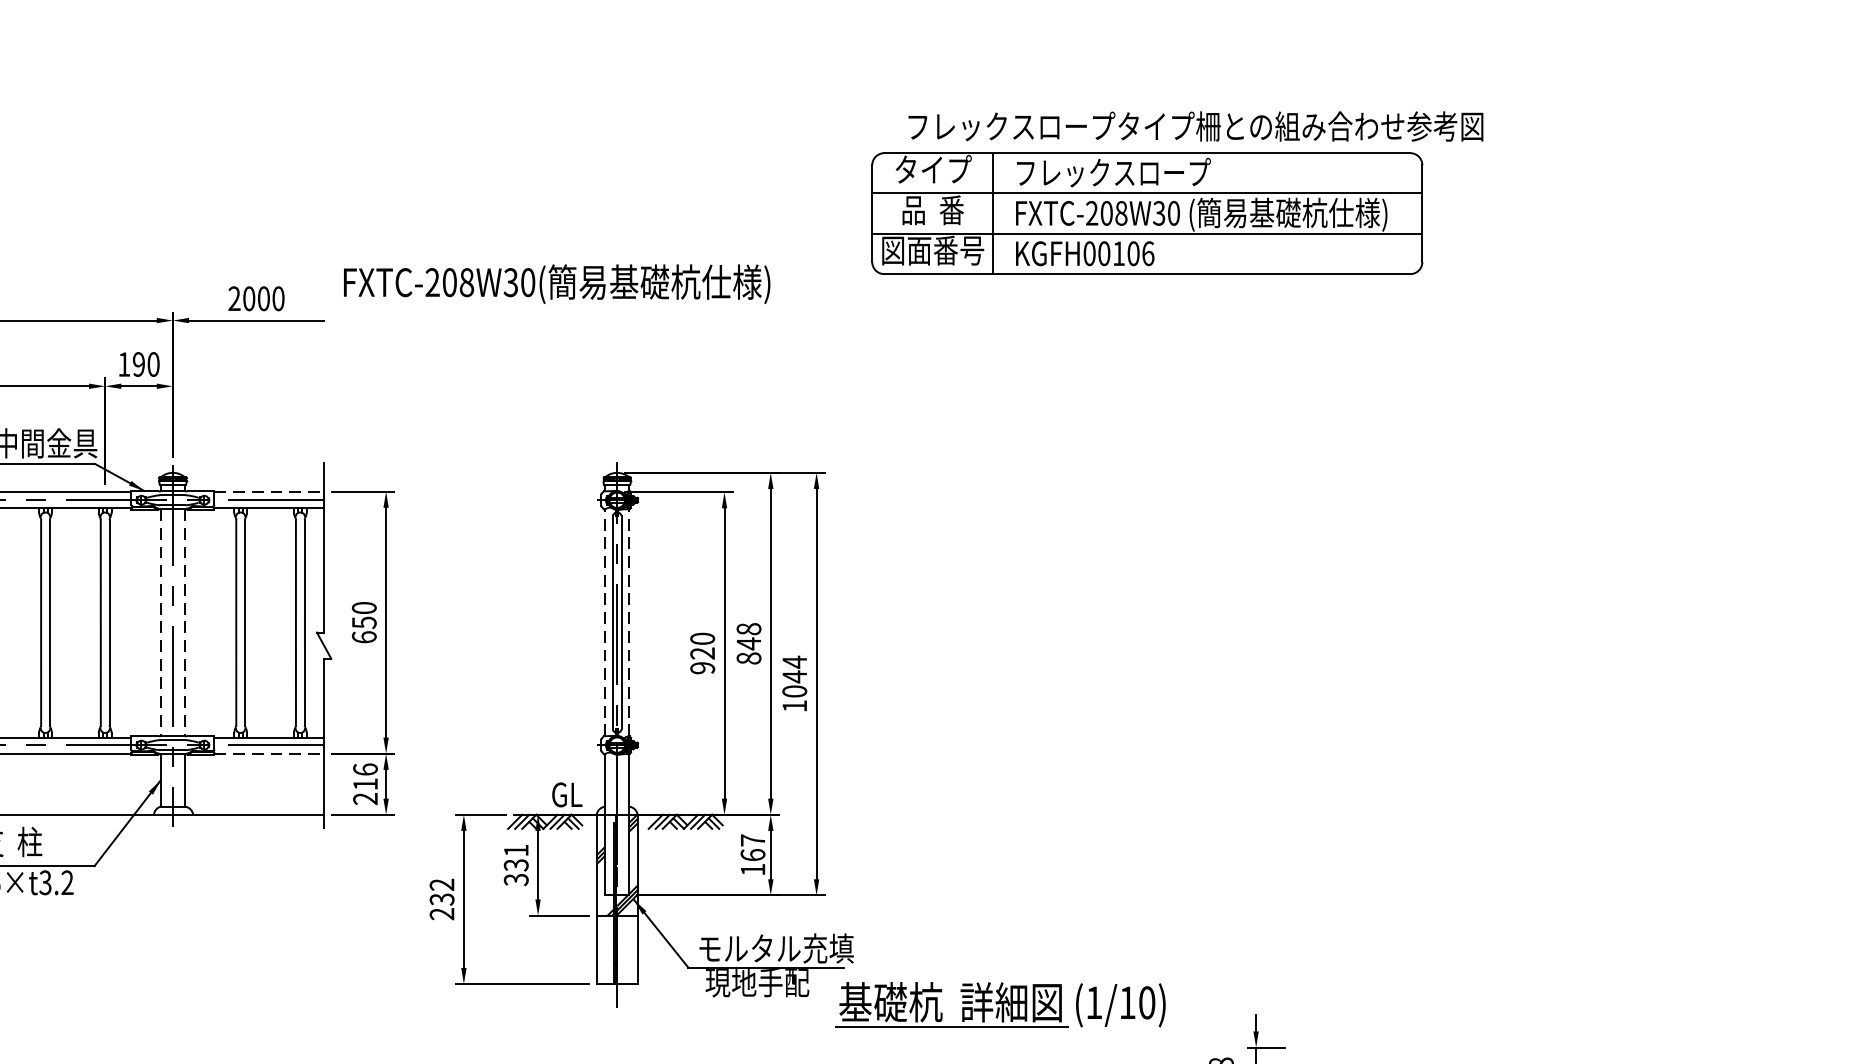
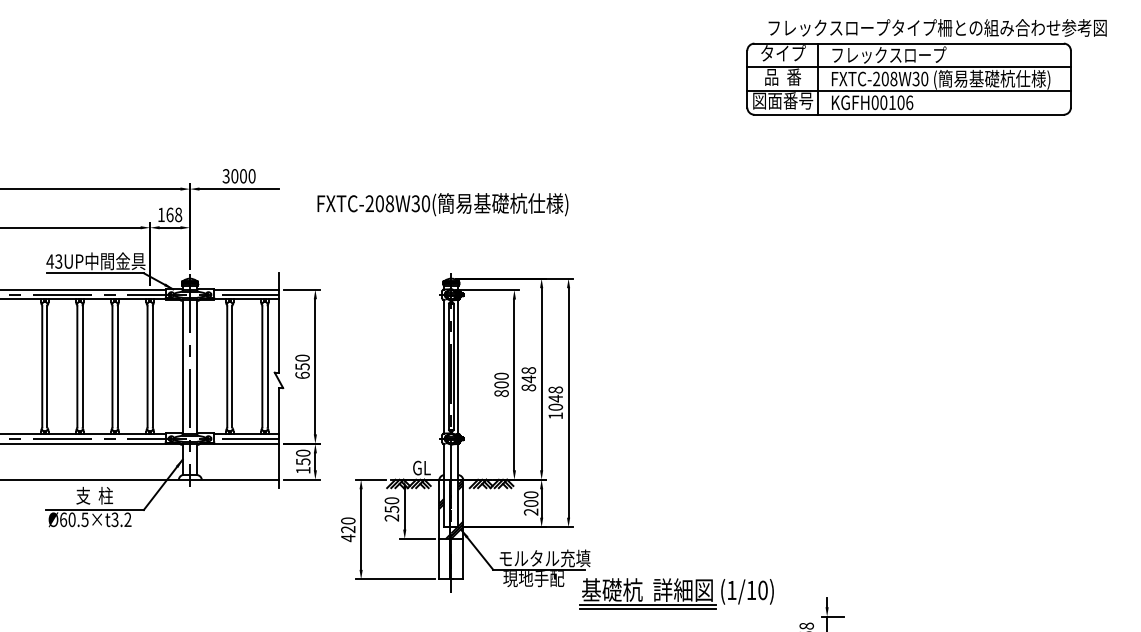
part: (1176, 193) -> (926, 67), moved
text: (556, 283) -> (442, 204), moved
text: (233, 299) -> (225, 176), 2000 -> 3000
text: (146, 363) -> (174, 214), 190 -> 168
line: (270, 491) -> (247, 289), dashed -> solid
line: (160, 622) -> (182, 366), dashed -> solid
line: (185, 622) -> (197, 366), dashed -> solid
line: (605, 622) -> (444, 366), dashed -> solid
line: (629, 622) -> (458, 366), dashed -> solid
text: (702, 661) -> (501, 389), 920 -> 800
text: (794, 661) -> (555, 389), 1044 -> 1048
line: (270, 753) -> (247, 443), dashed -> solid
text: (365, 783) -> (303, 461), 216 -> 150
text: (751, 855) -> (530, 503), 167 -> 200
text: (515, 865) -> (391, 509), 331 -> 250
text: (442, 899) -> (348, 529), 232 -> 420
line: (950, 1035) -> (647, 609), added

